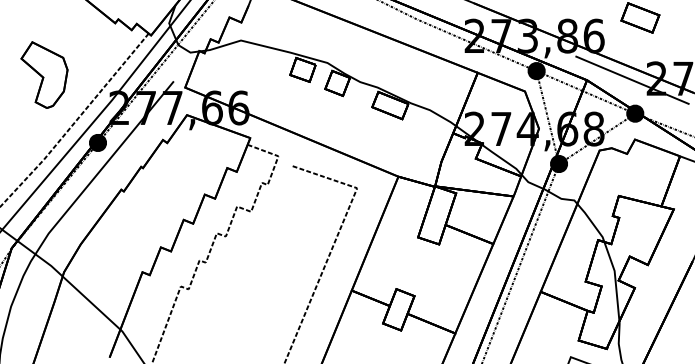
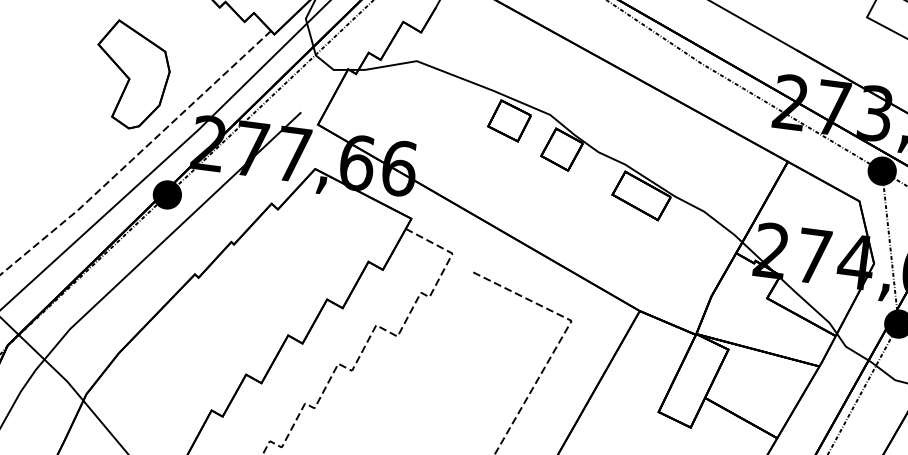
part: (44, 74) -> (131, 74), moved

